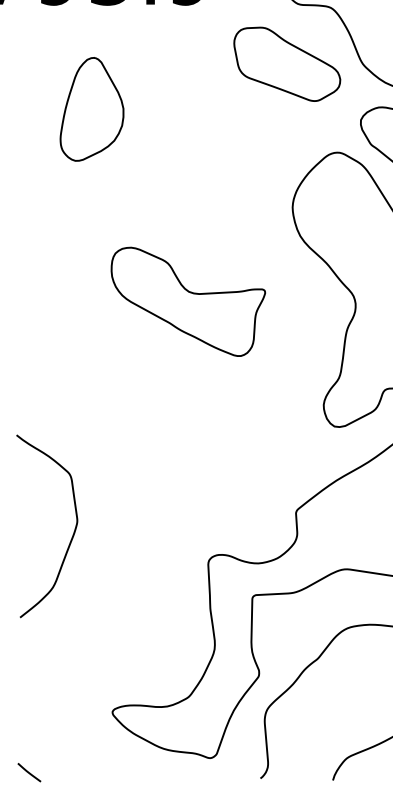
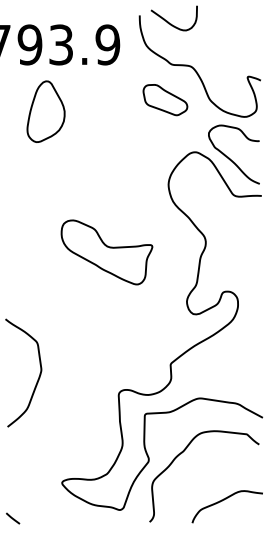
part: (287, 63) -> (165, 99), size x0.7
part: (91, 109) -> (45, 111), moved
part: (187, 301) -> (106, 252), moved

